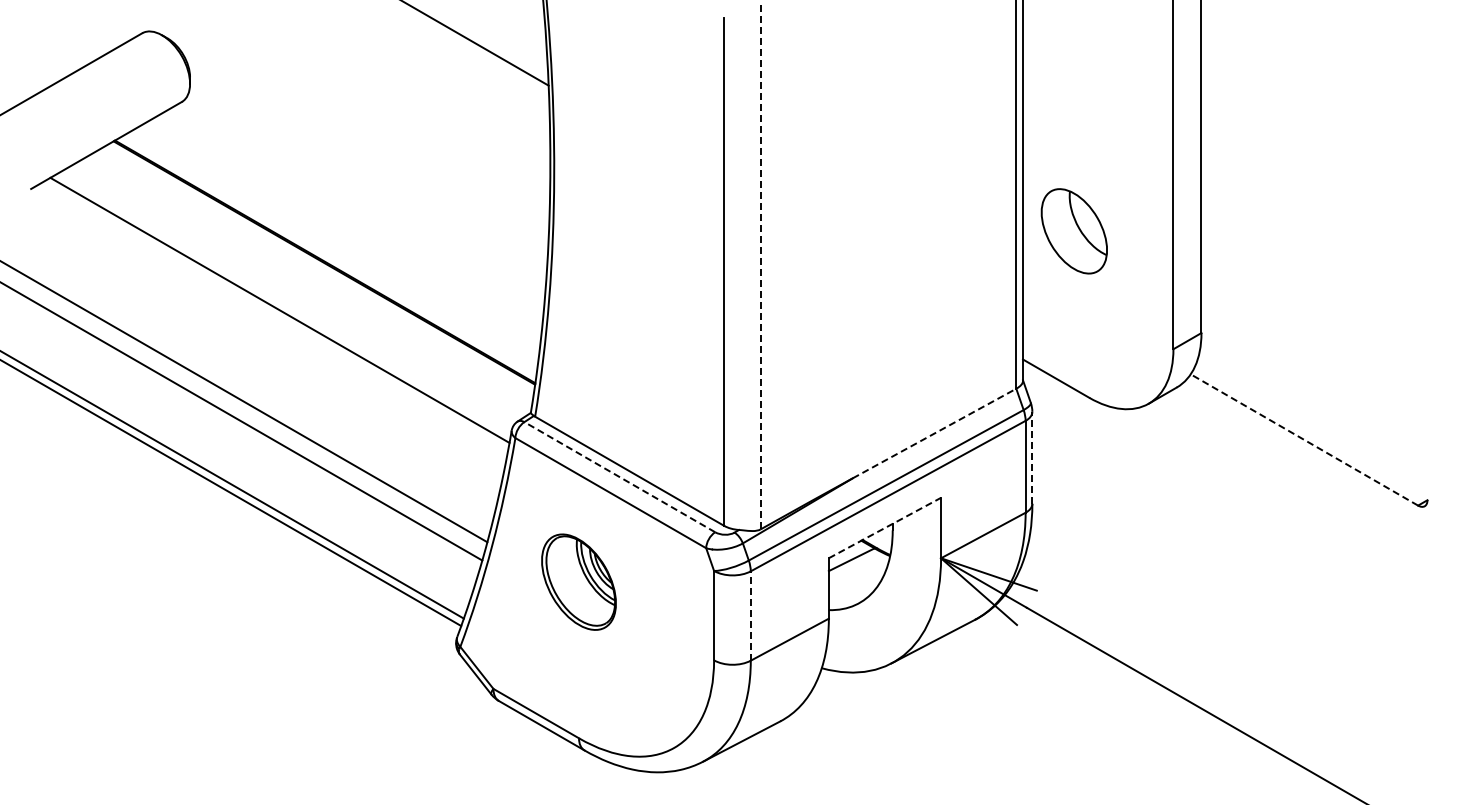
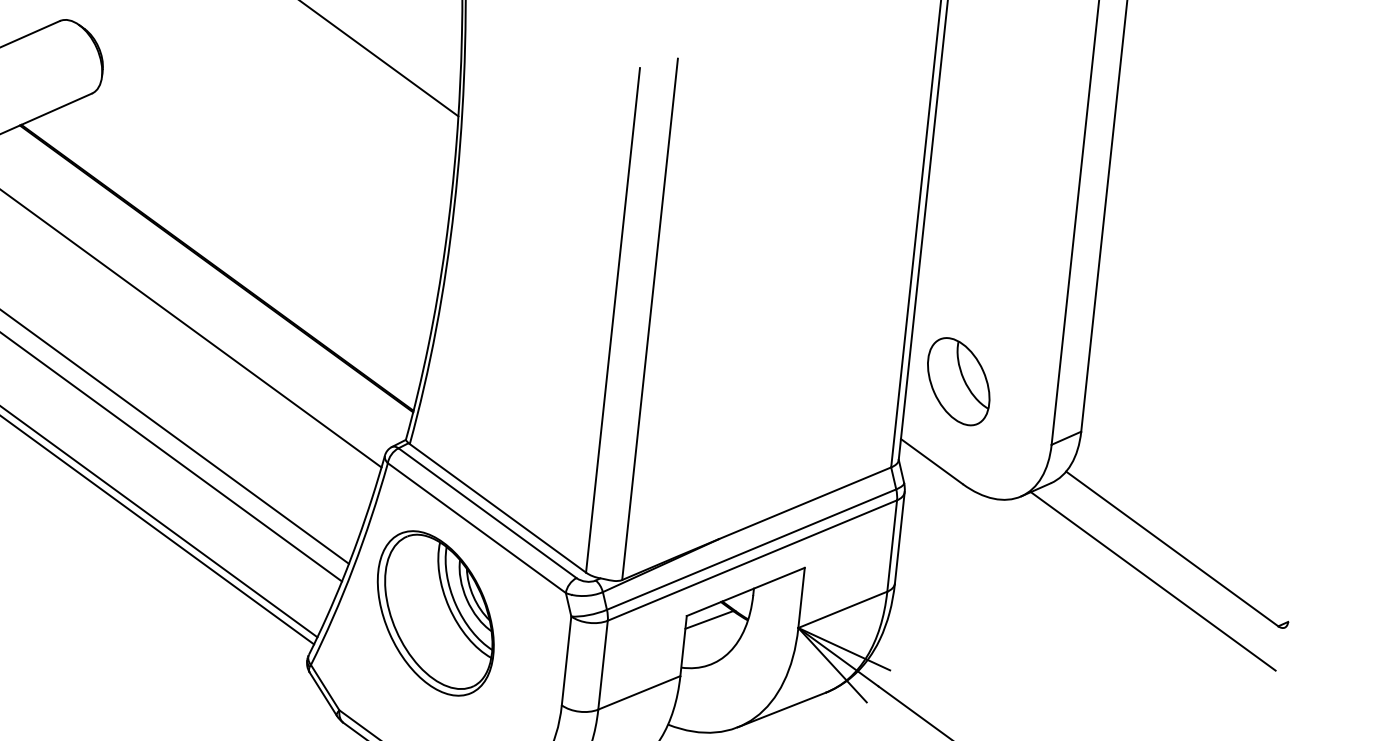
part: (1073, 231) -> (957, 381), moved
line: (760, 266) -> (649, 318), dashed -> solid
line: (934, 433) -> (805, 503), dashed -> solid
line: (1304, 439) -> (1172, 548), dashed -> solid
line: (1032, 457) -> (899, 537), dashed -> solid
line: (1288, 473) -> (1152, 580), added
line: (619, 476) -> (487, 512), dashed -> solid
line: (884, 528) -> (745, 592), dashed -> solid
part: (578, 581) -> (435, 612), size x1.67
line: (750, 616) -> (602, 665), dashed -> solid

